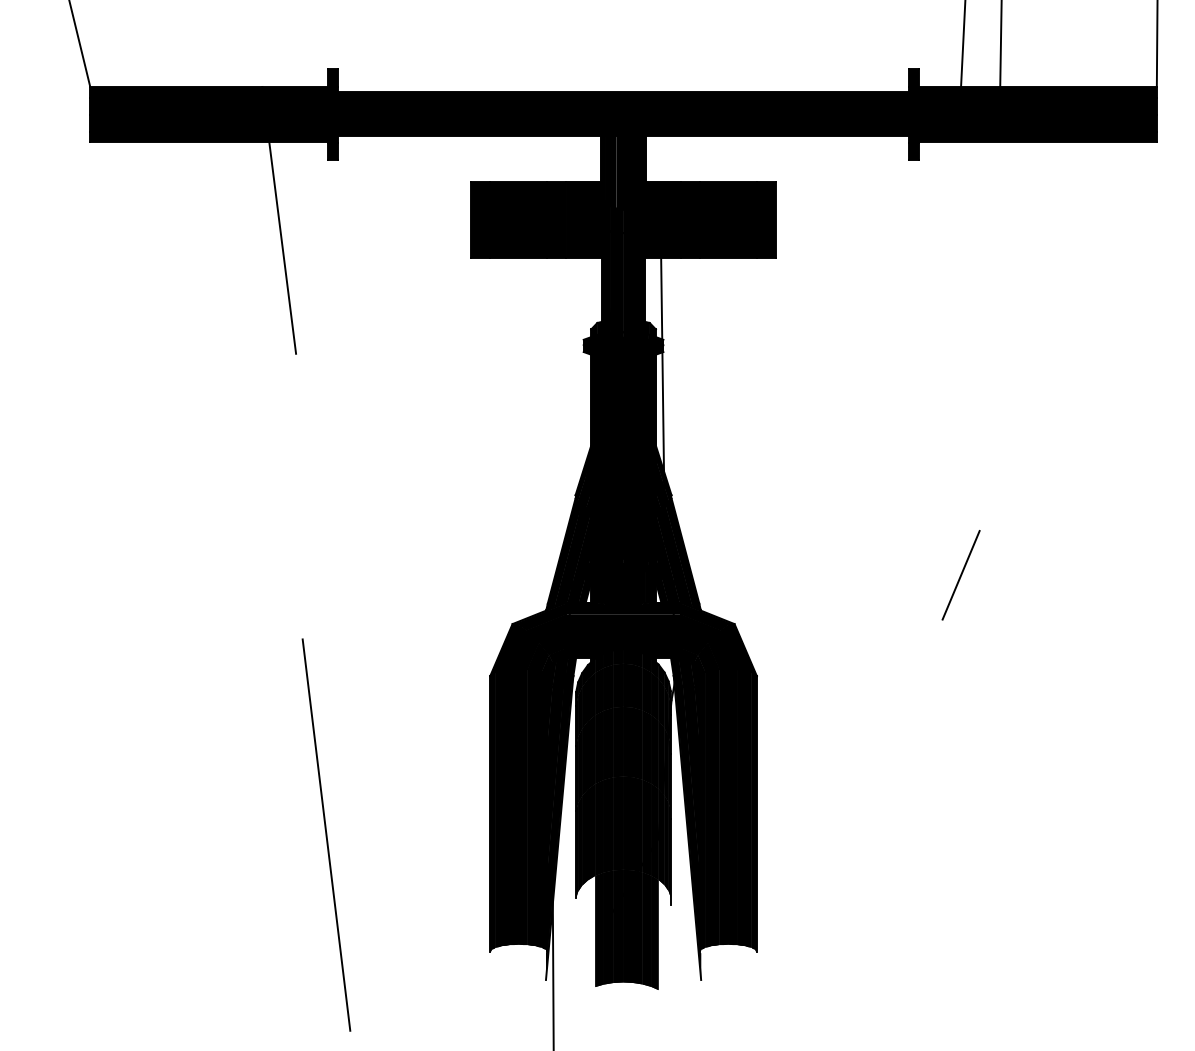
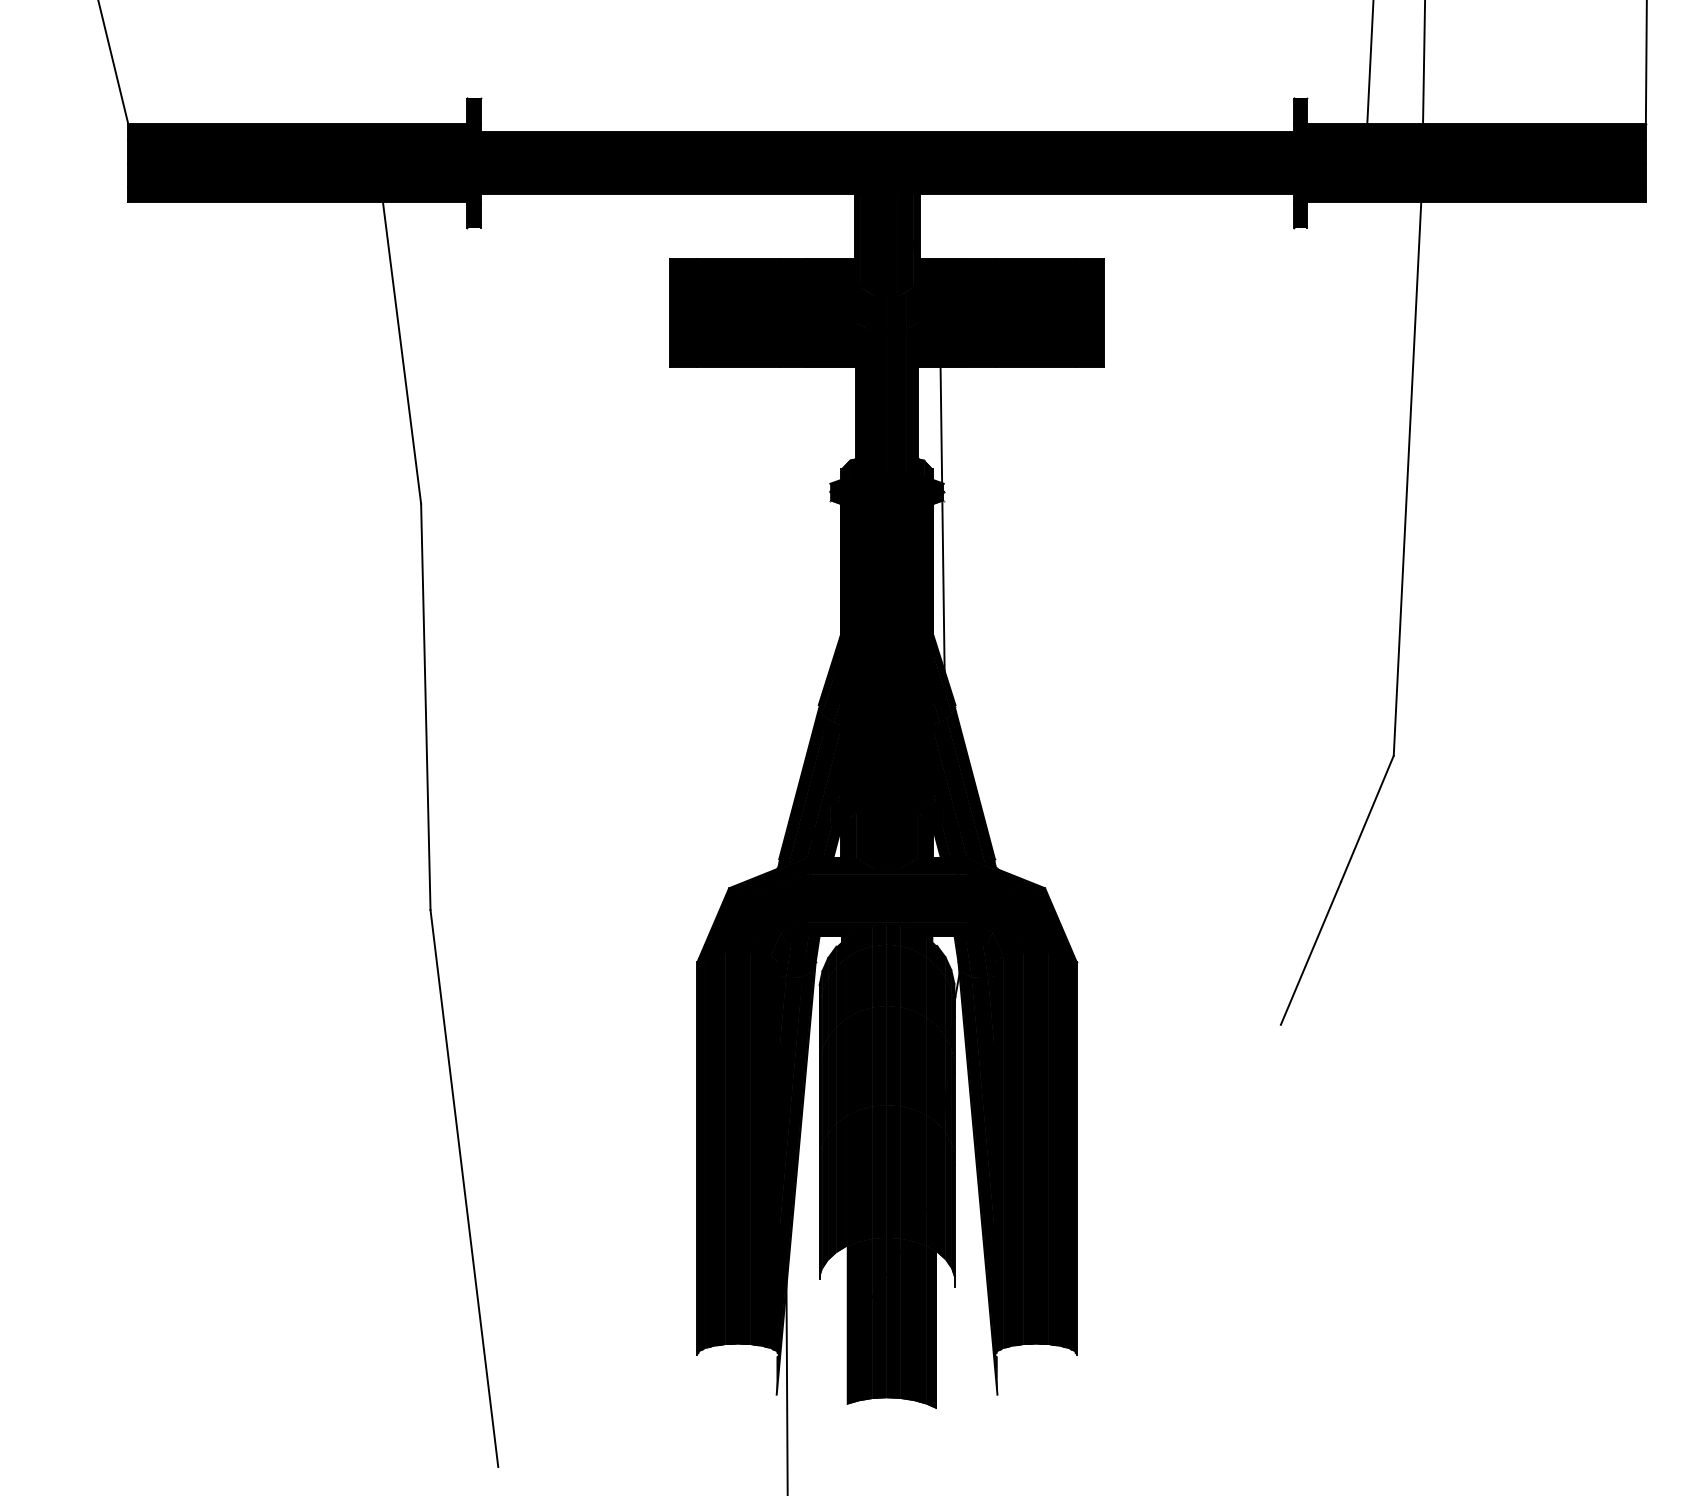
line: (989, 331) -> (1407, 471), added
line: (299, 496) -> (425, 706), added
line: (921, 669) -> (1310, 952), added

